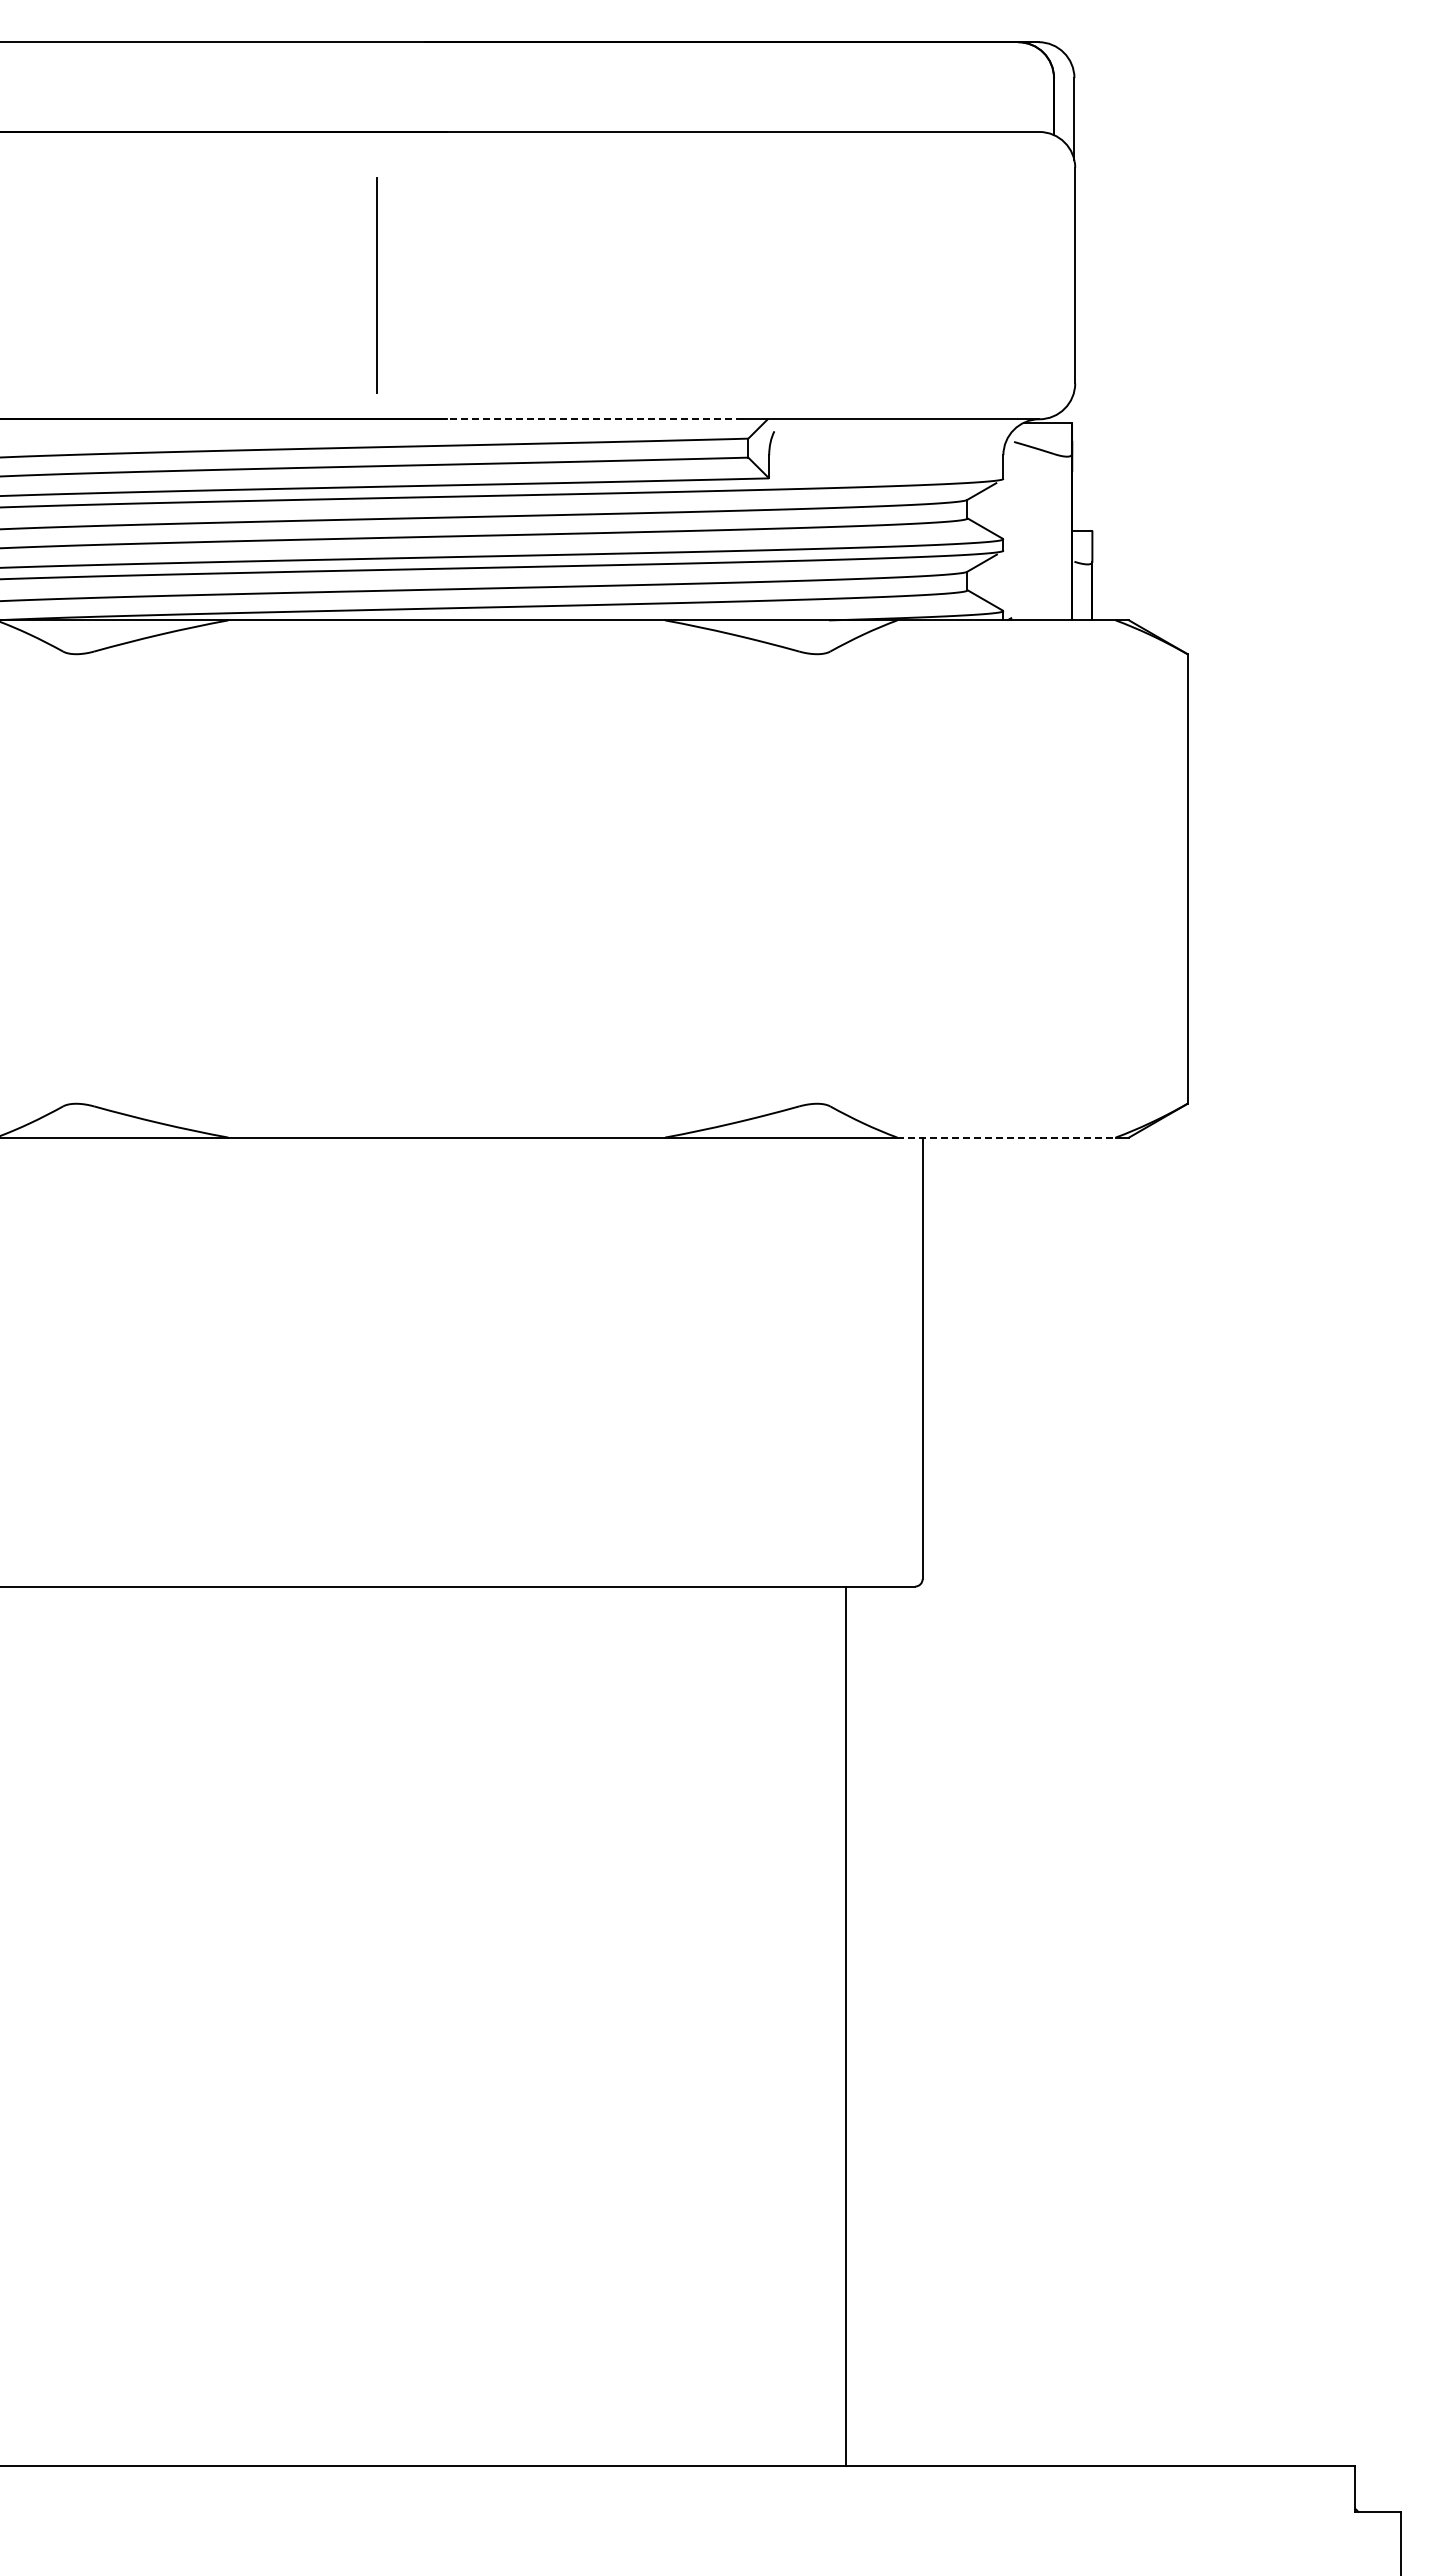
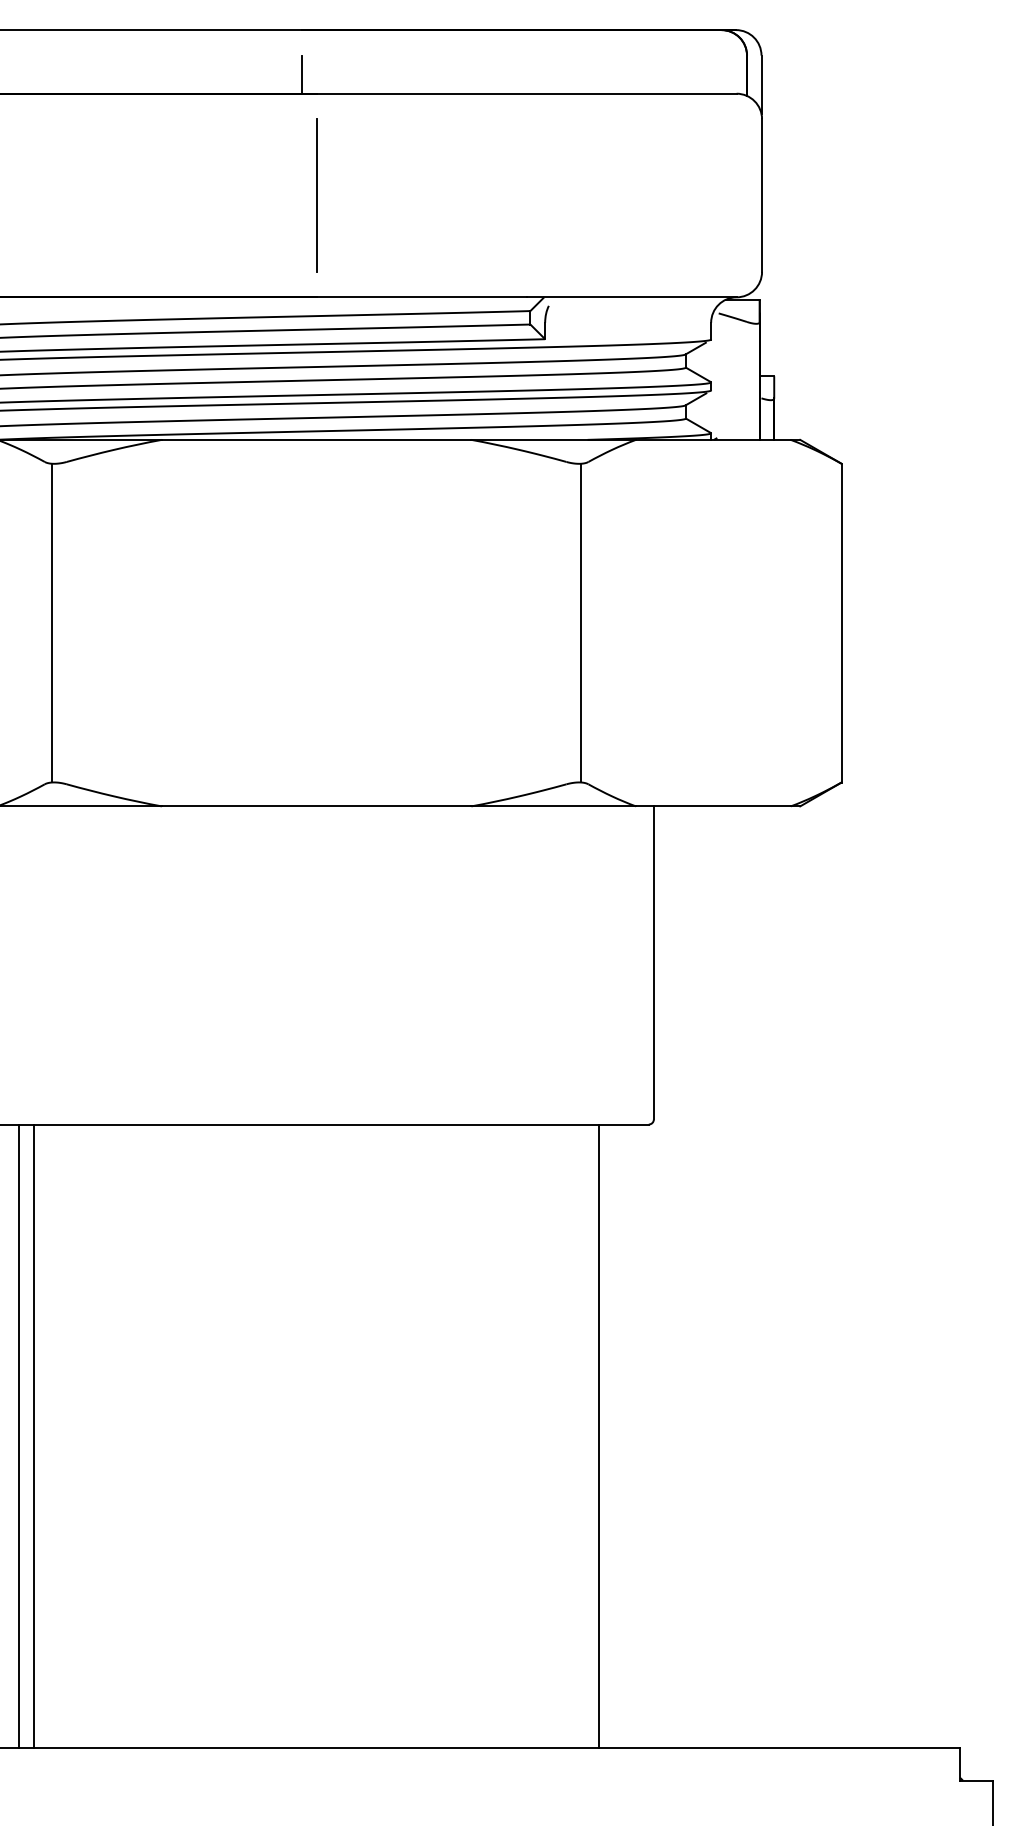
line: (425, 104) -> (301, 74), added
line: (376, 285) -> (316, 195), moved
line: (594, 419) -> (421, 297), dashed -> solid
line: (73, 878) -> (52, 622), added
line: (819, 878) -> (580, 622), added
line: (1007, 1137) -> (714, 806), dashed -> solid
line: (26, 2025) -> (18, 1435), added
line: (47, 2025) -> (33, 1435), added

